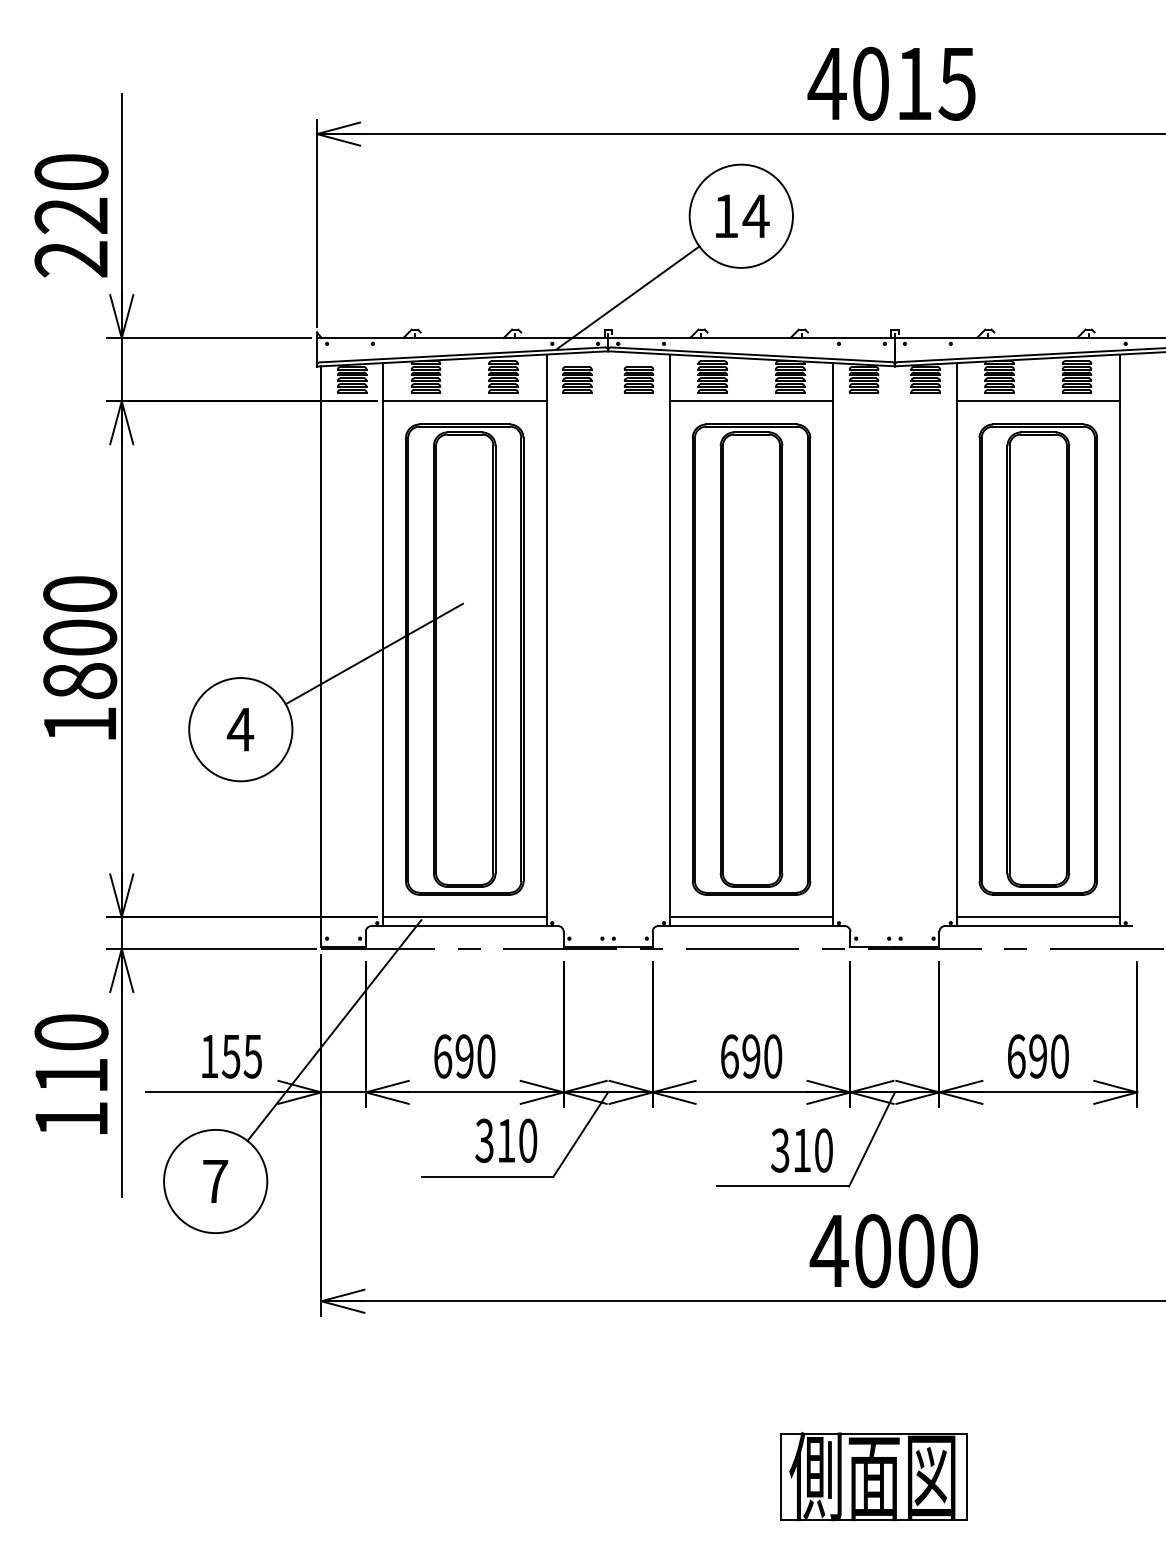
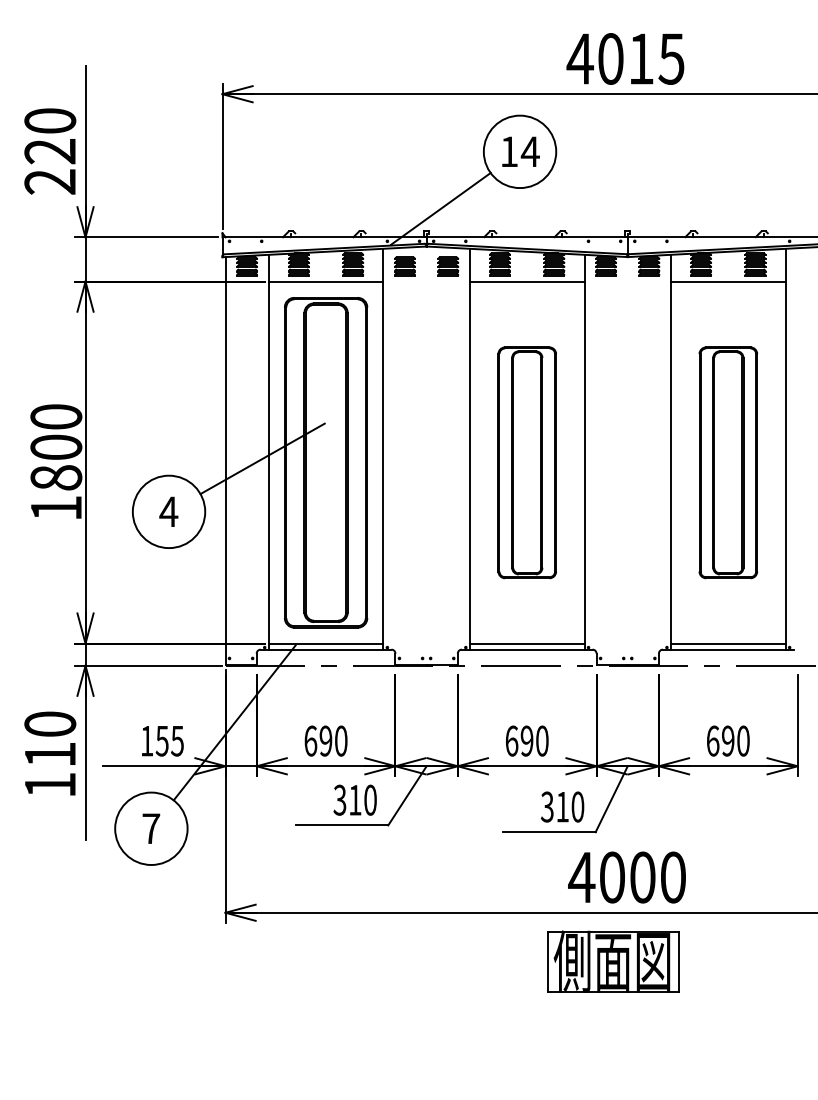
part: (751, 659) -> (527, 462), size x0.7
part: (1038, 659) -> (728, 462), size x0.7
part: (874, 1476) -> (613, 961), moved

